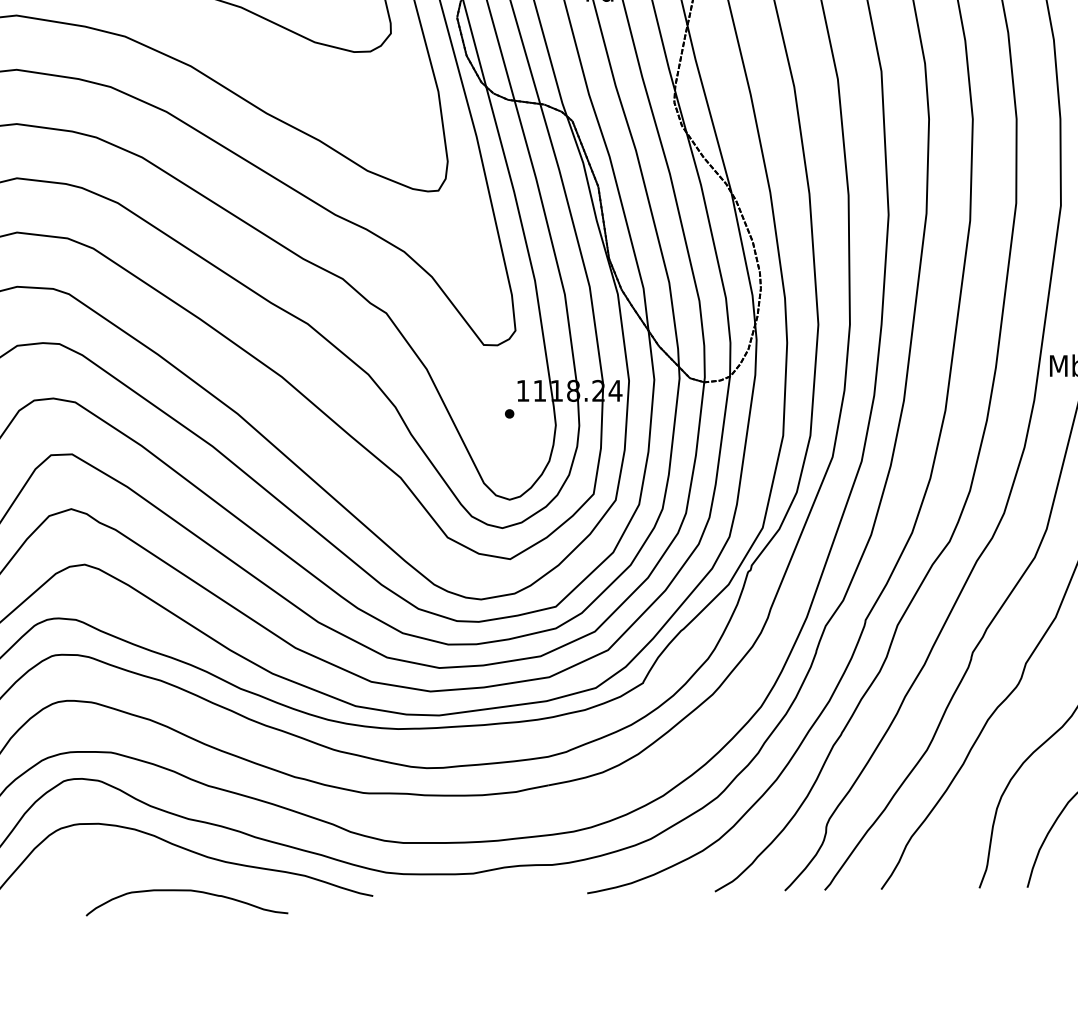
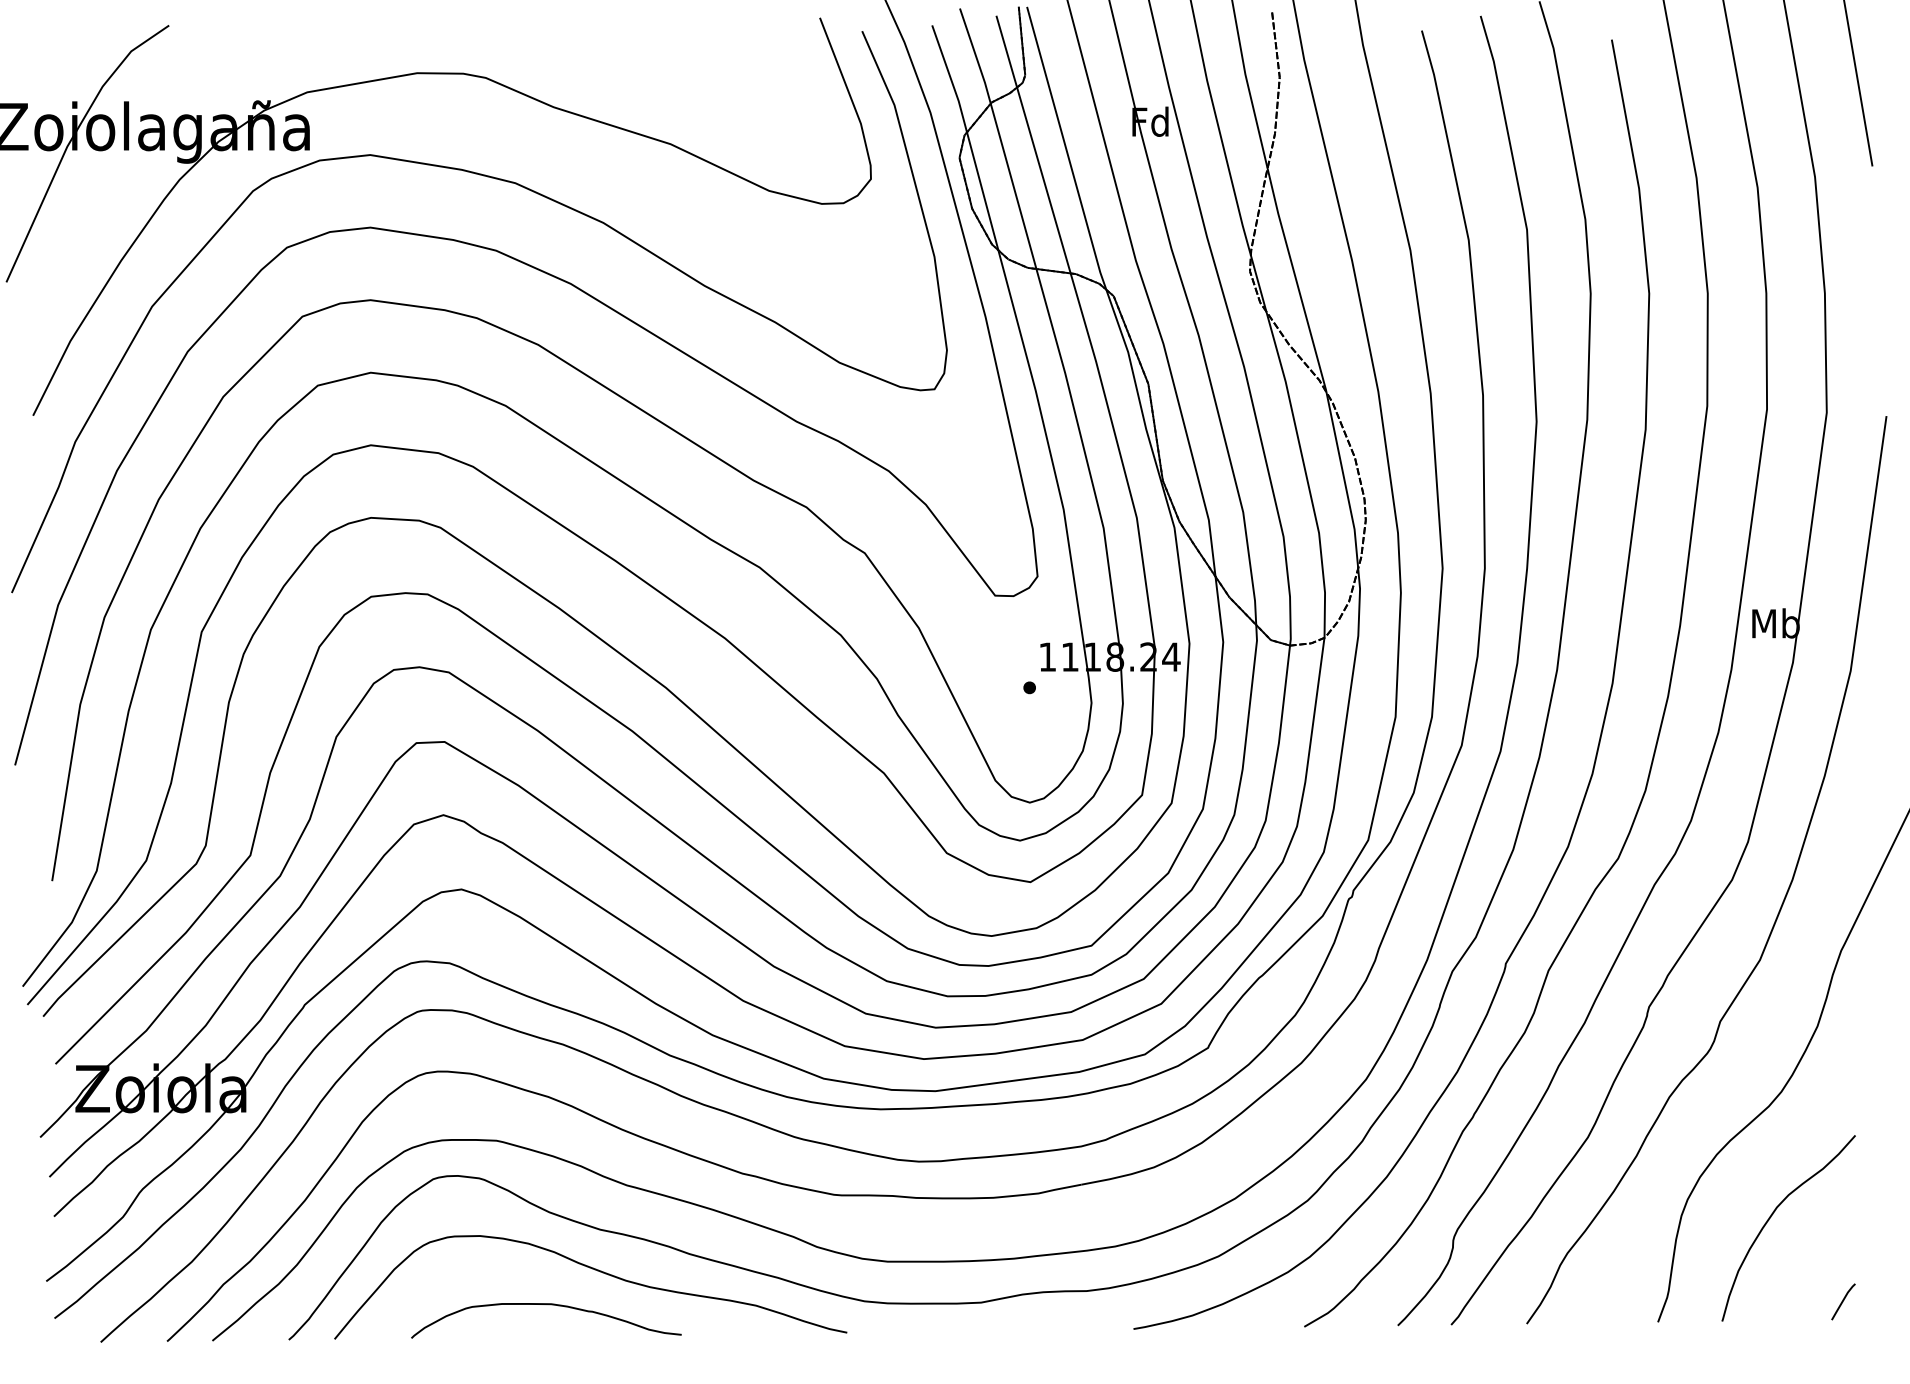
curve: (188, 891) -> (548, 1305), moved

